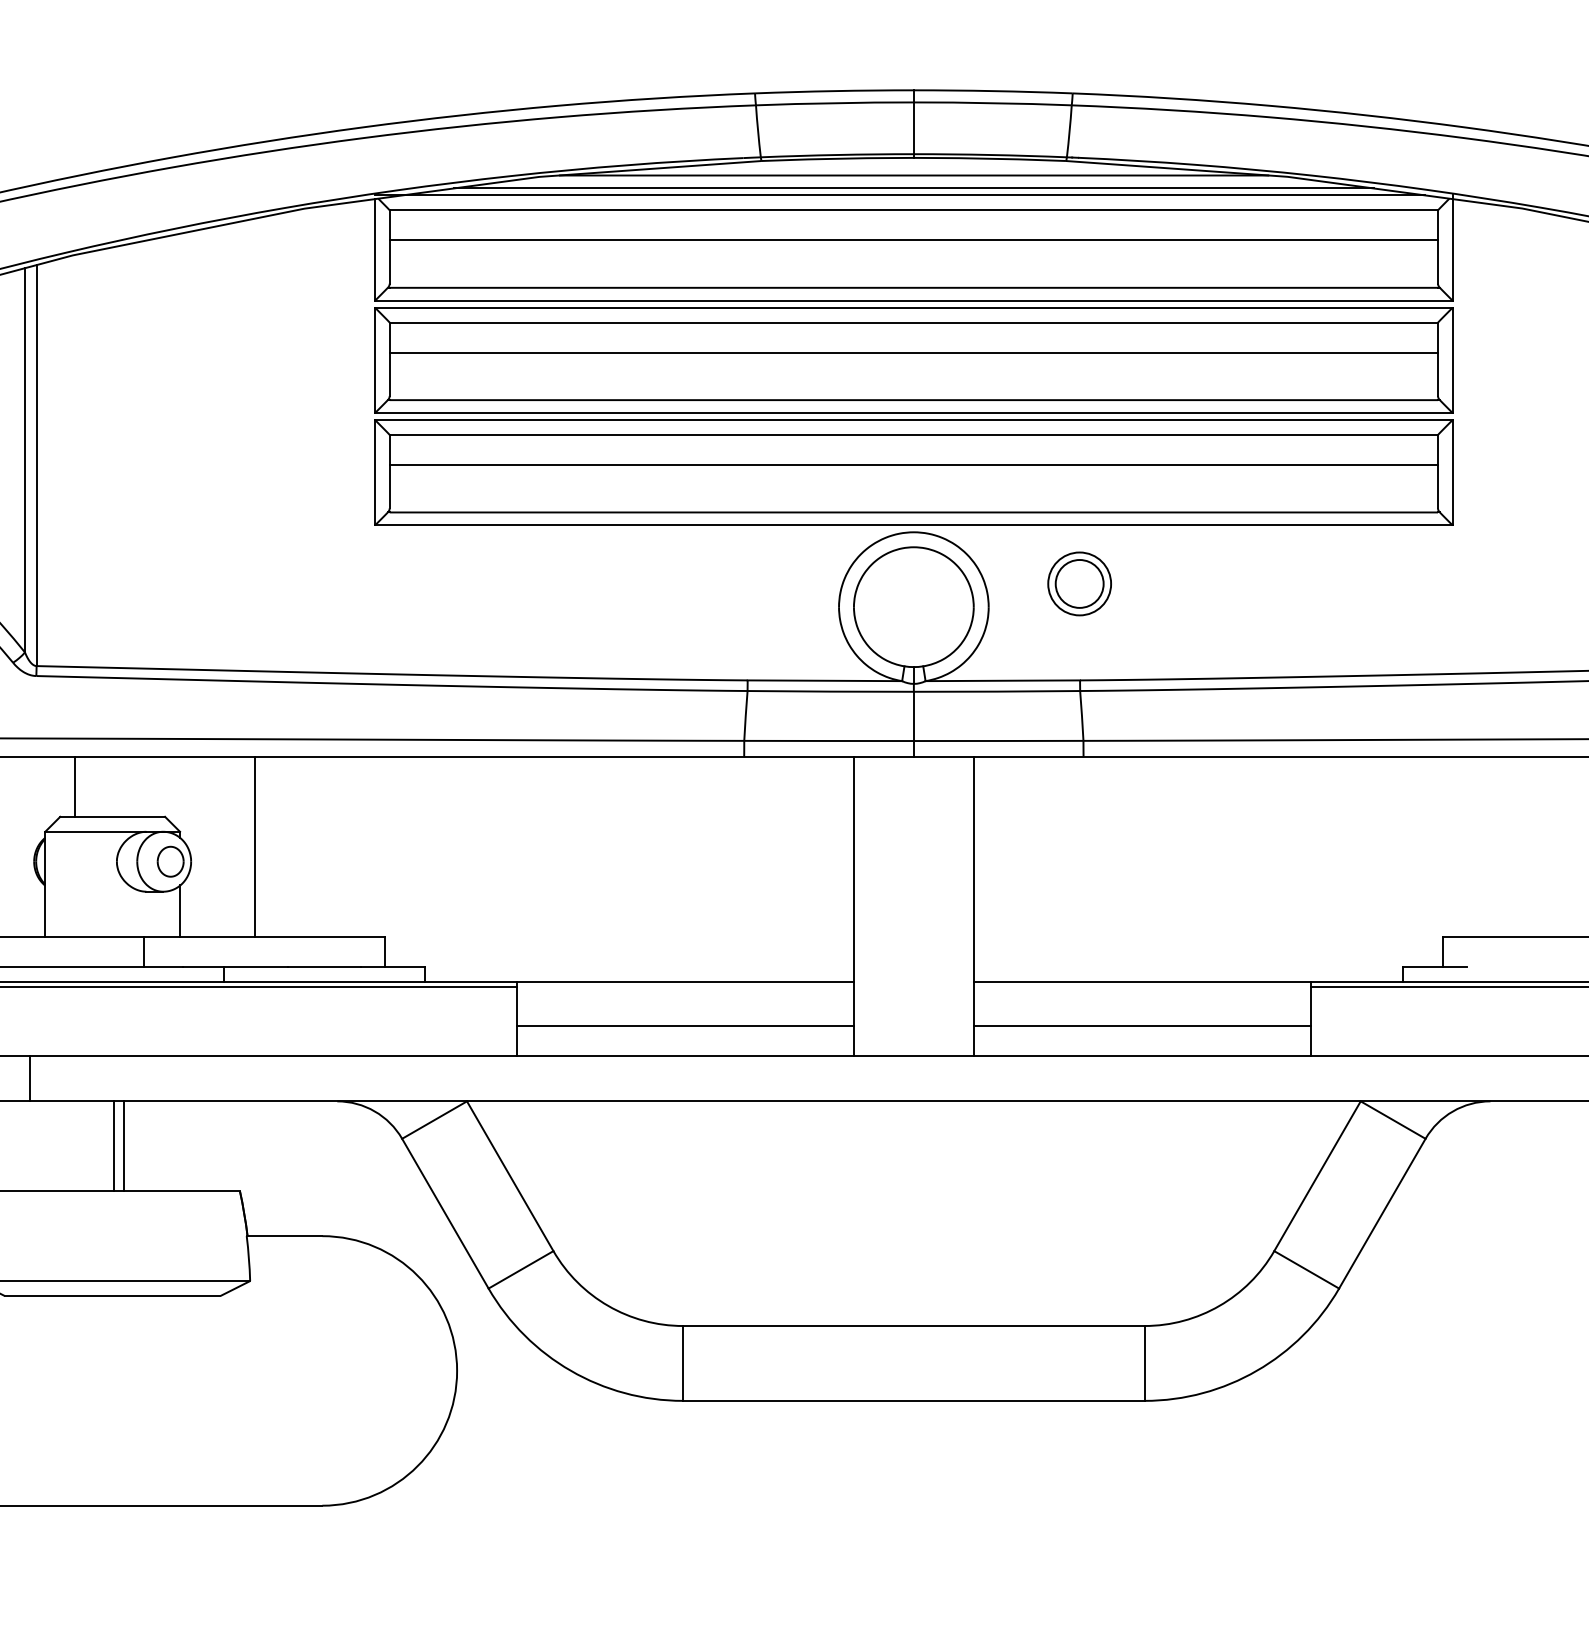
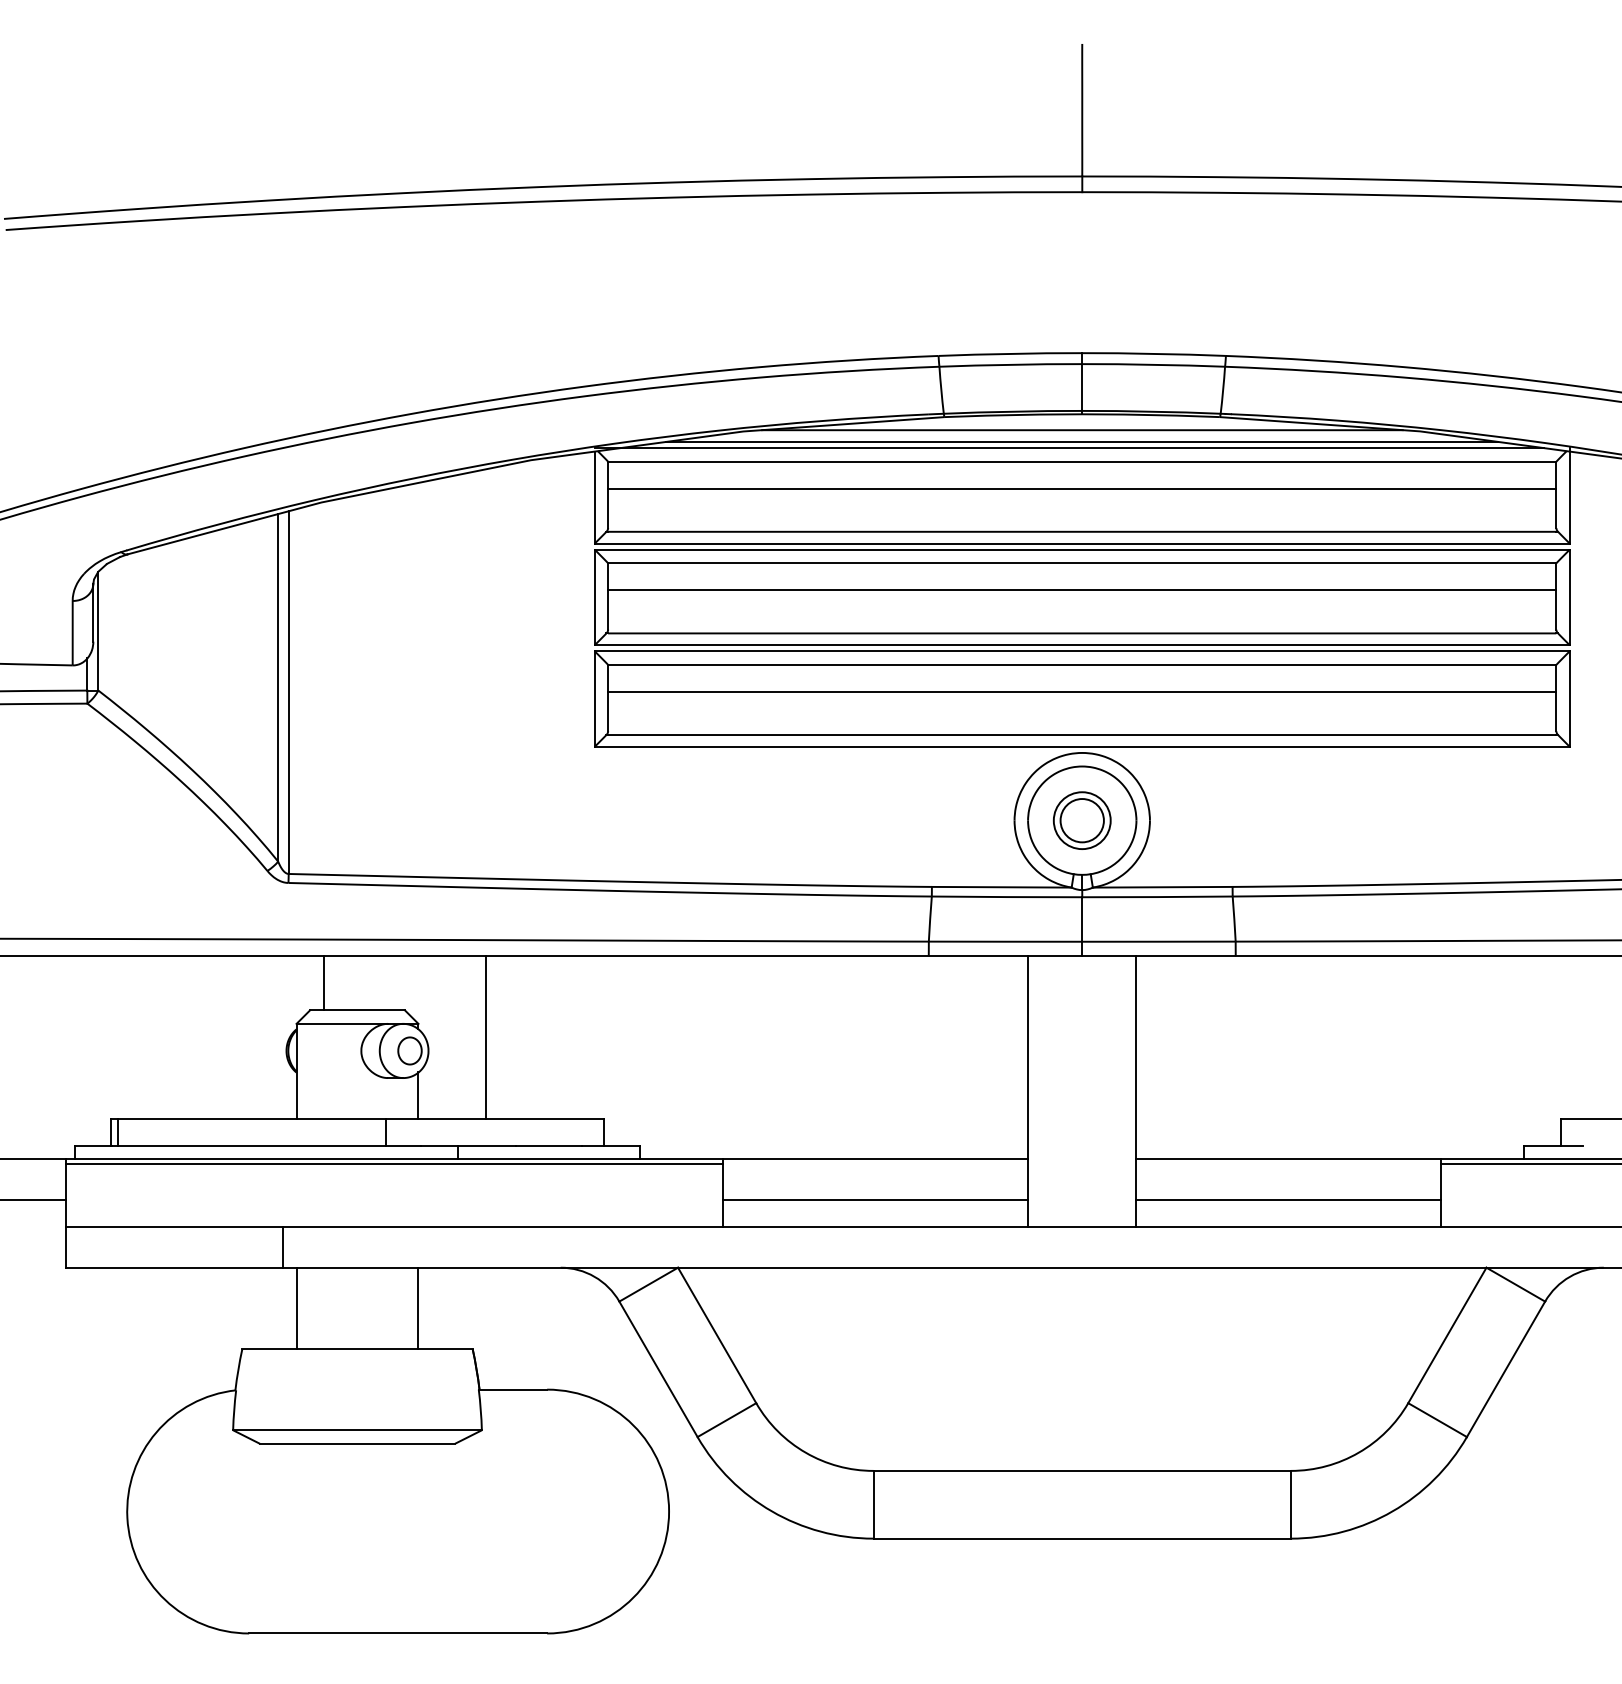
part: (1078, 583) -> (1081, 820), moved
line: (113, 1146) -> (418, 1308), moved
line: (123, 1146) -> (296, 1308), moved

